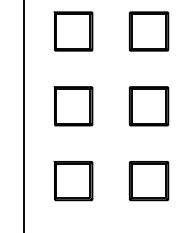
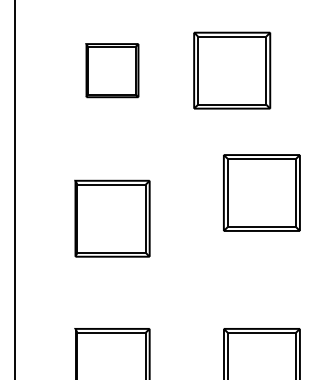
part: (73, 31) -> (112, 70), size x0.7
part: (149, 31) -> (233, 70), moved
part: (149, 106) -> (262, 193), moved

